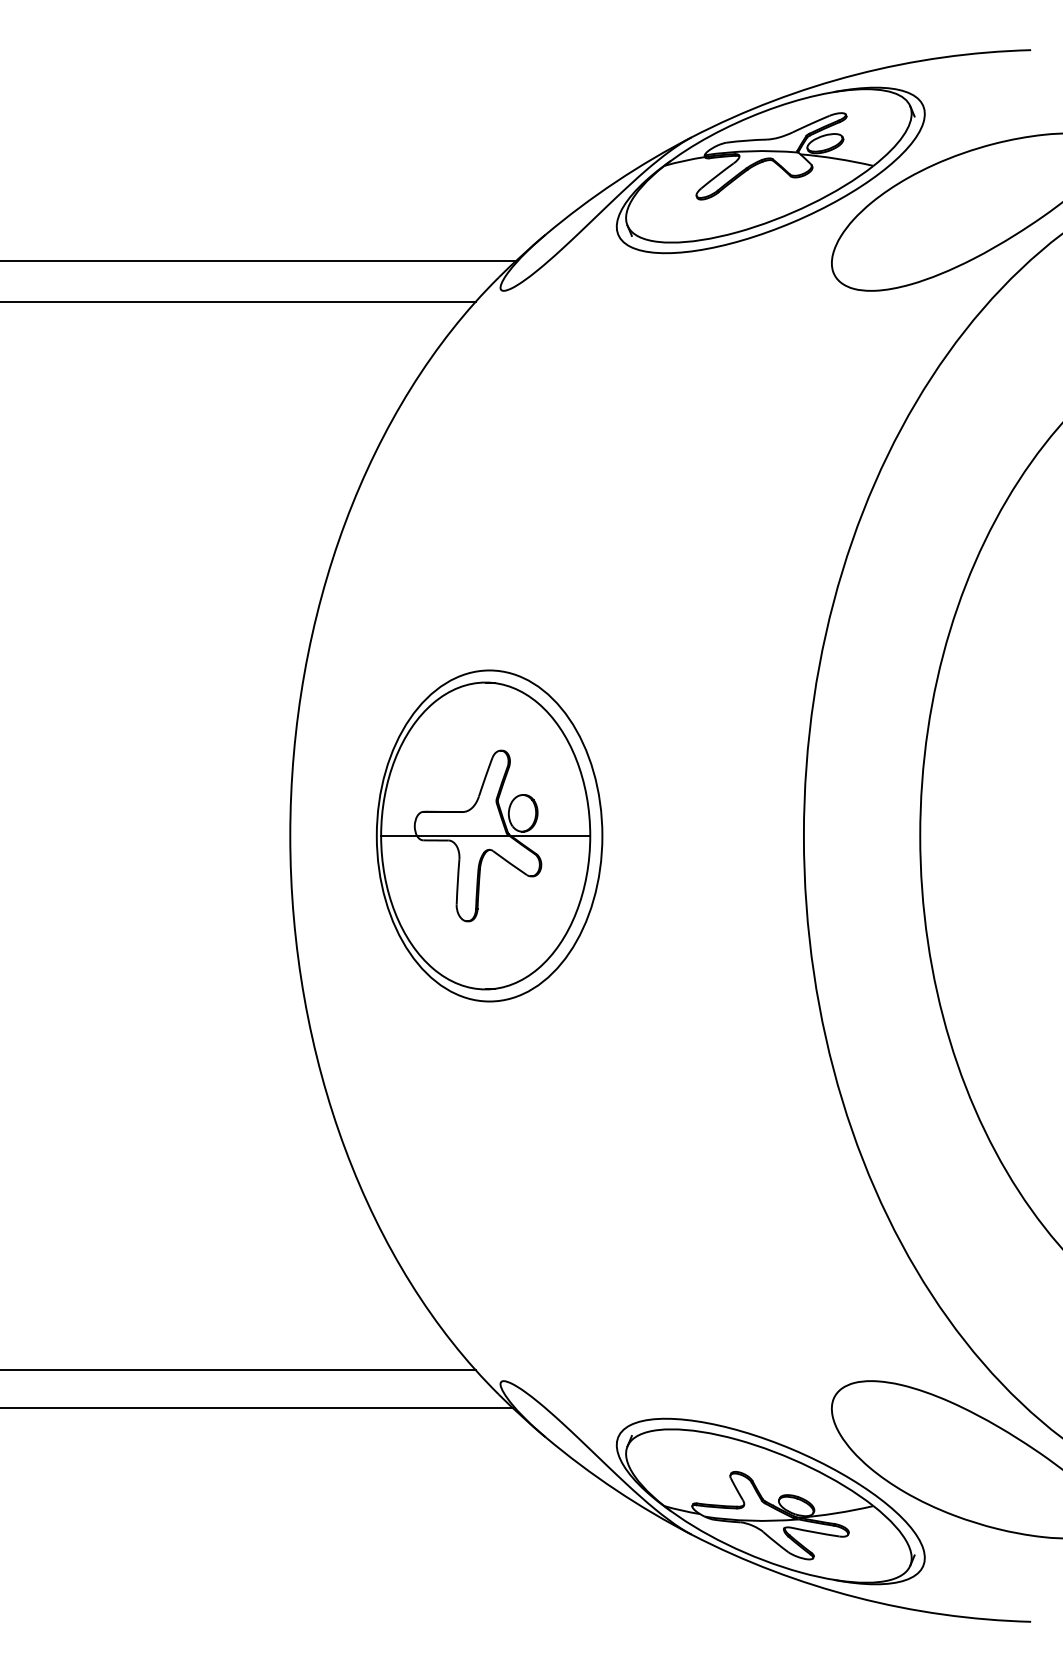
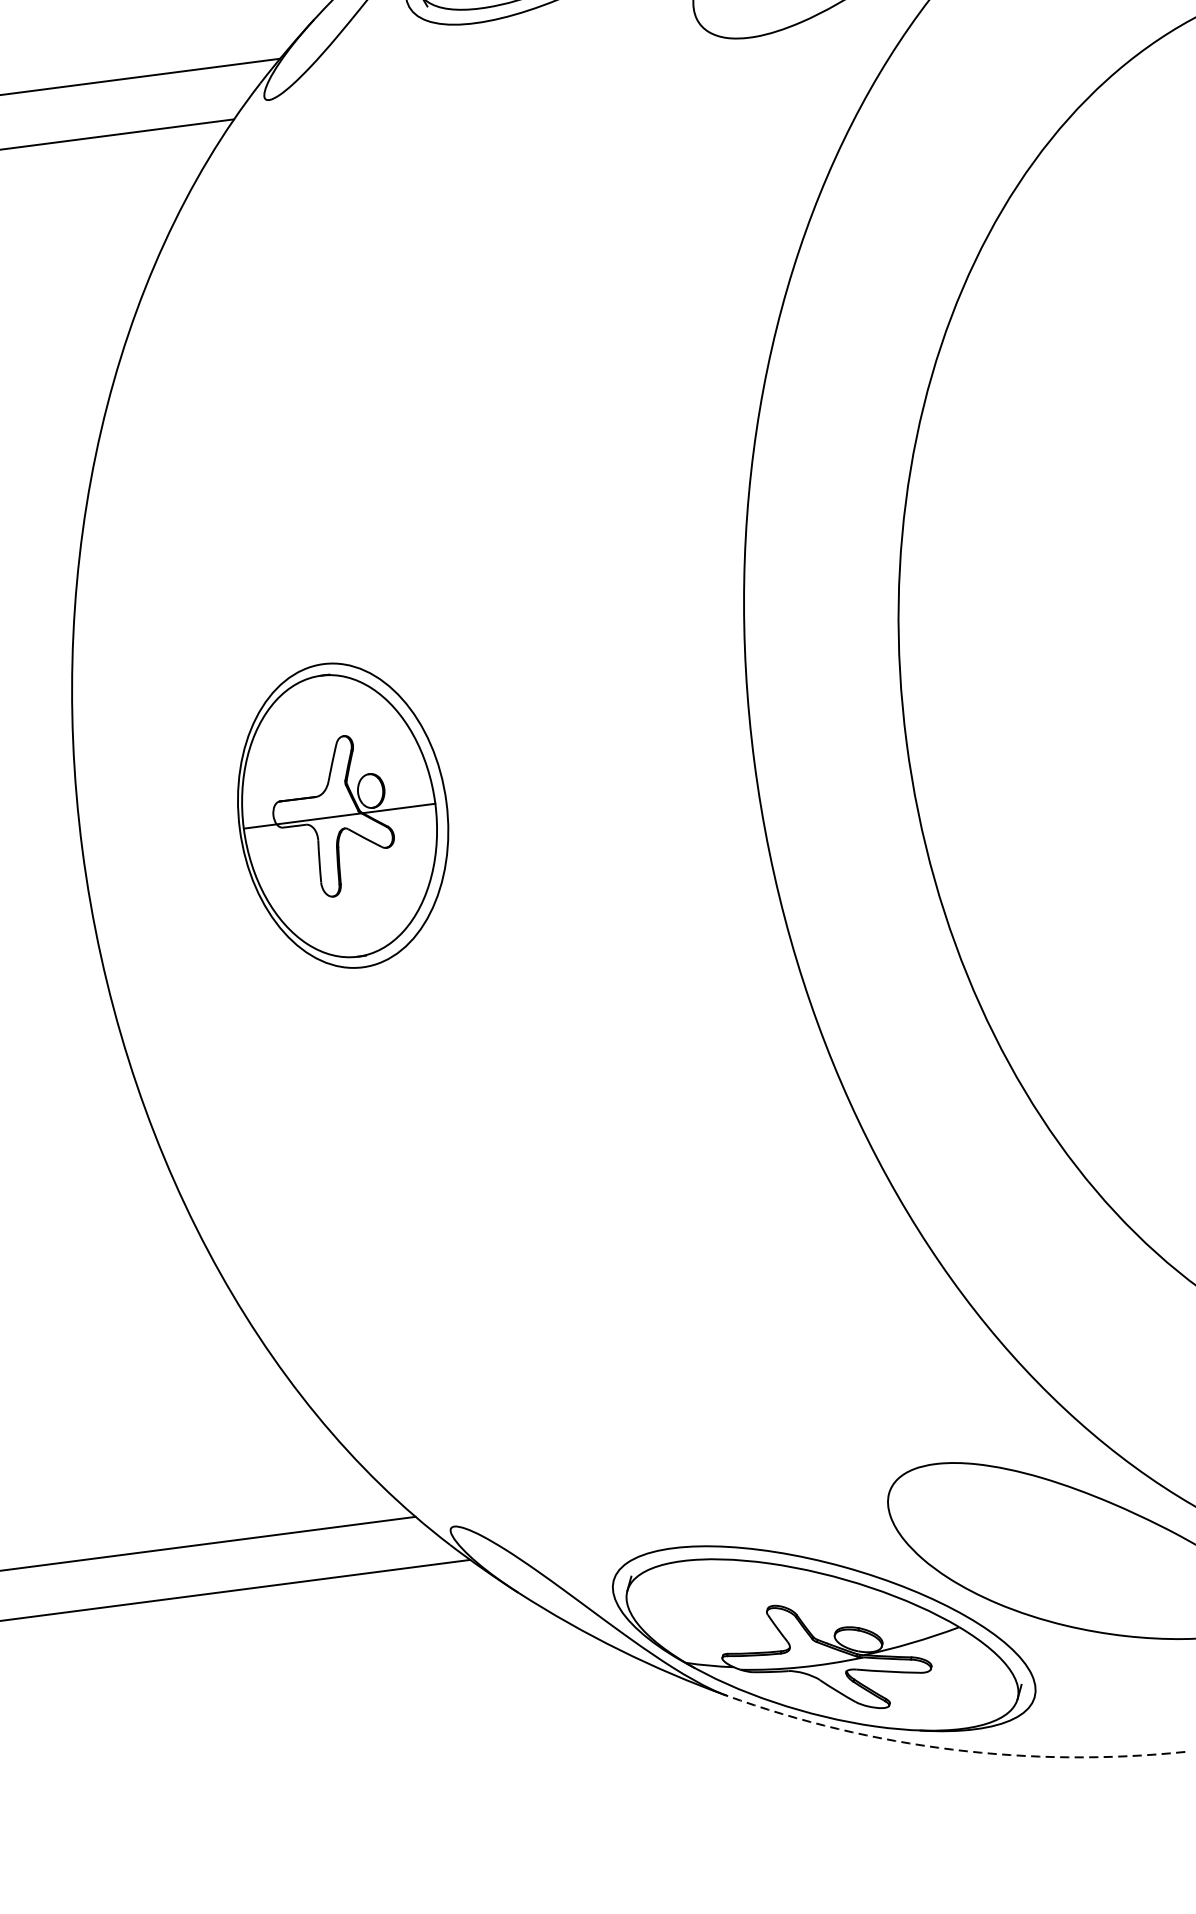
part: (489, 835) -> (342, 815), size x0.7
arc: (856, 1597) -> (952, 1749), solid -> dashed

